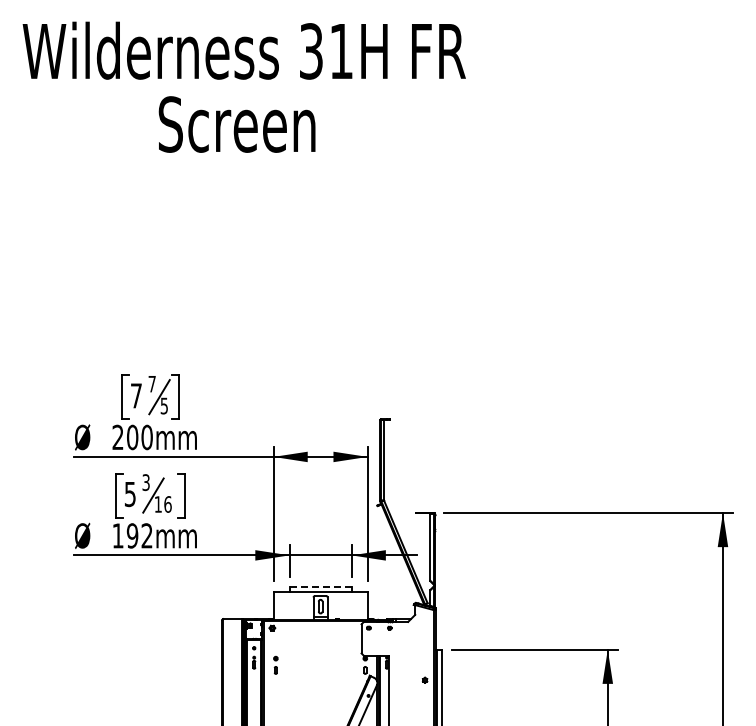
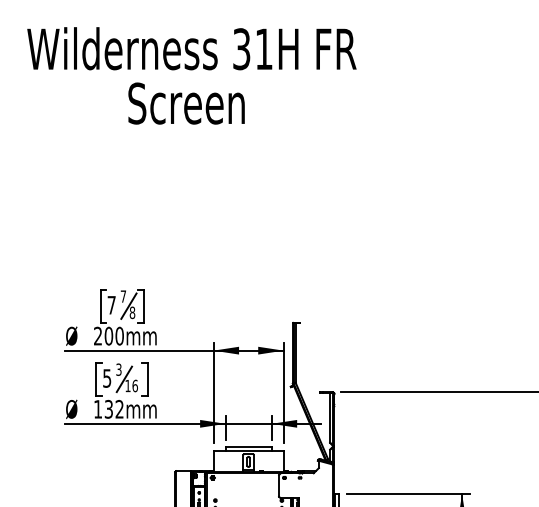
text: (164, 405) -> (132, 312), 5 -> 8
text: (132, 535) -> (108, 409), 192mm -> 132mm
line: (321, 587) -> (249, 447), dashed -> solid

